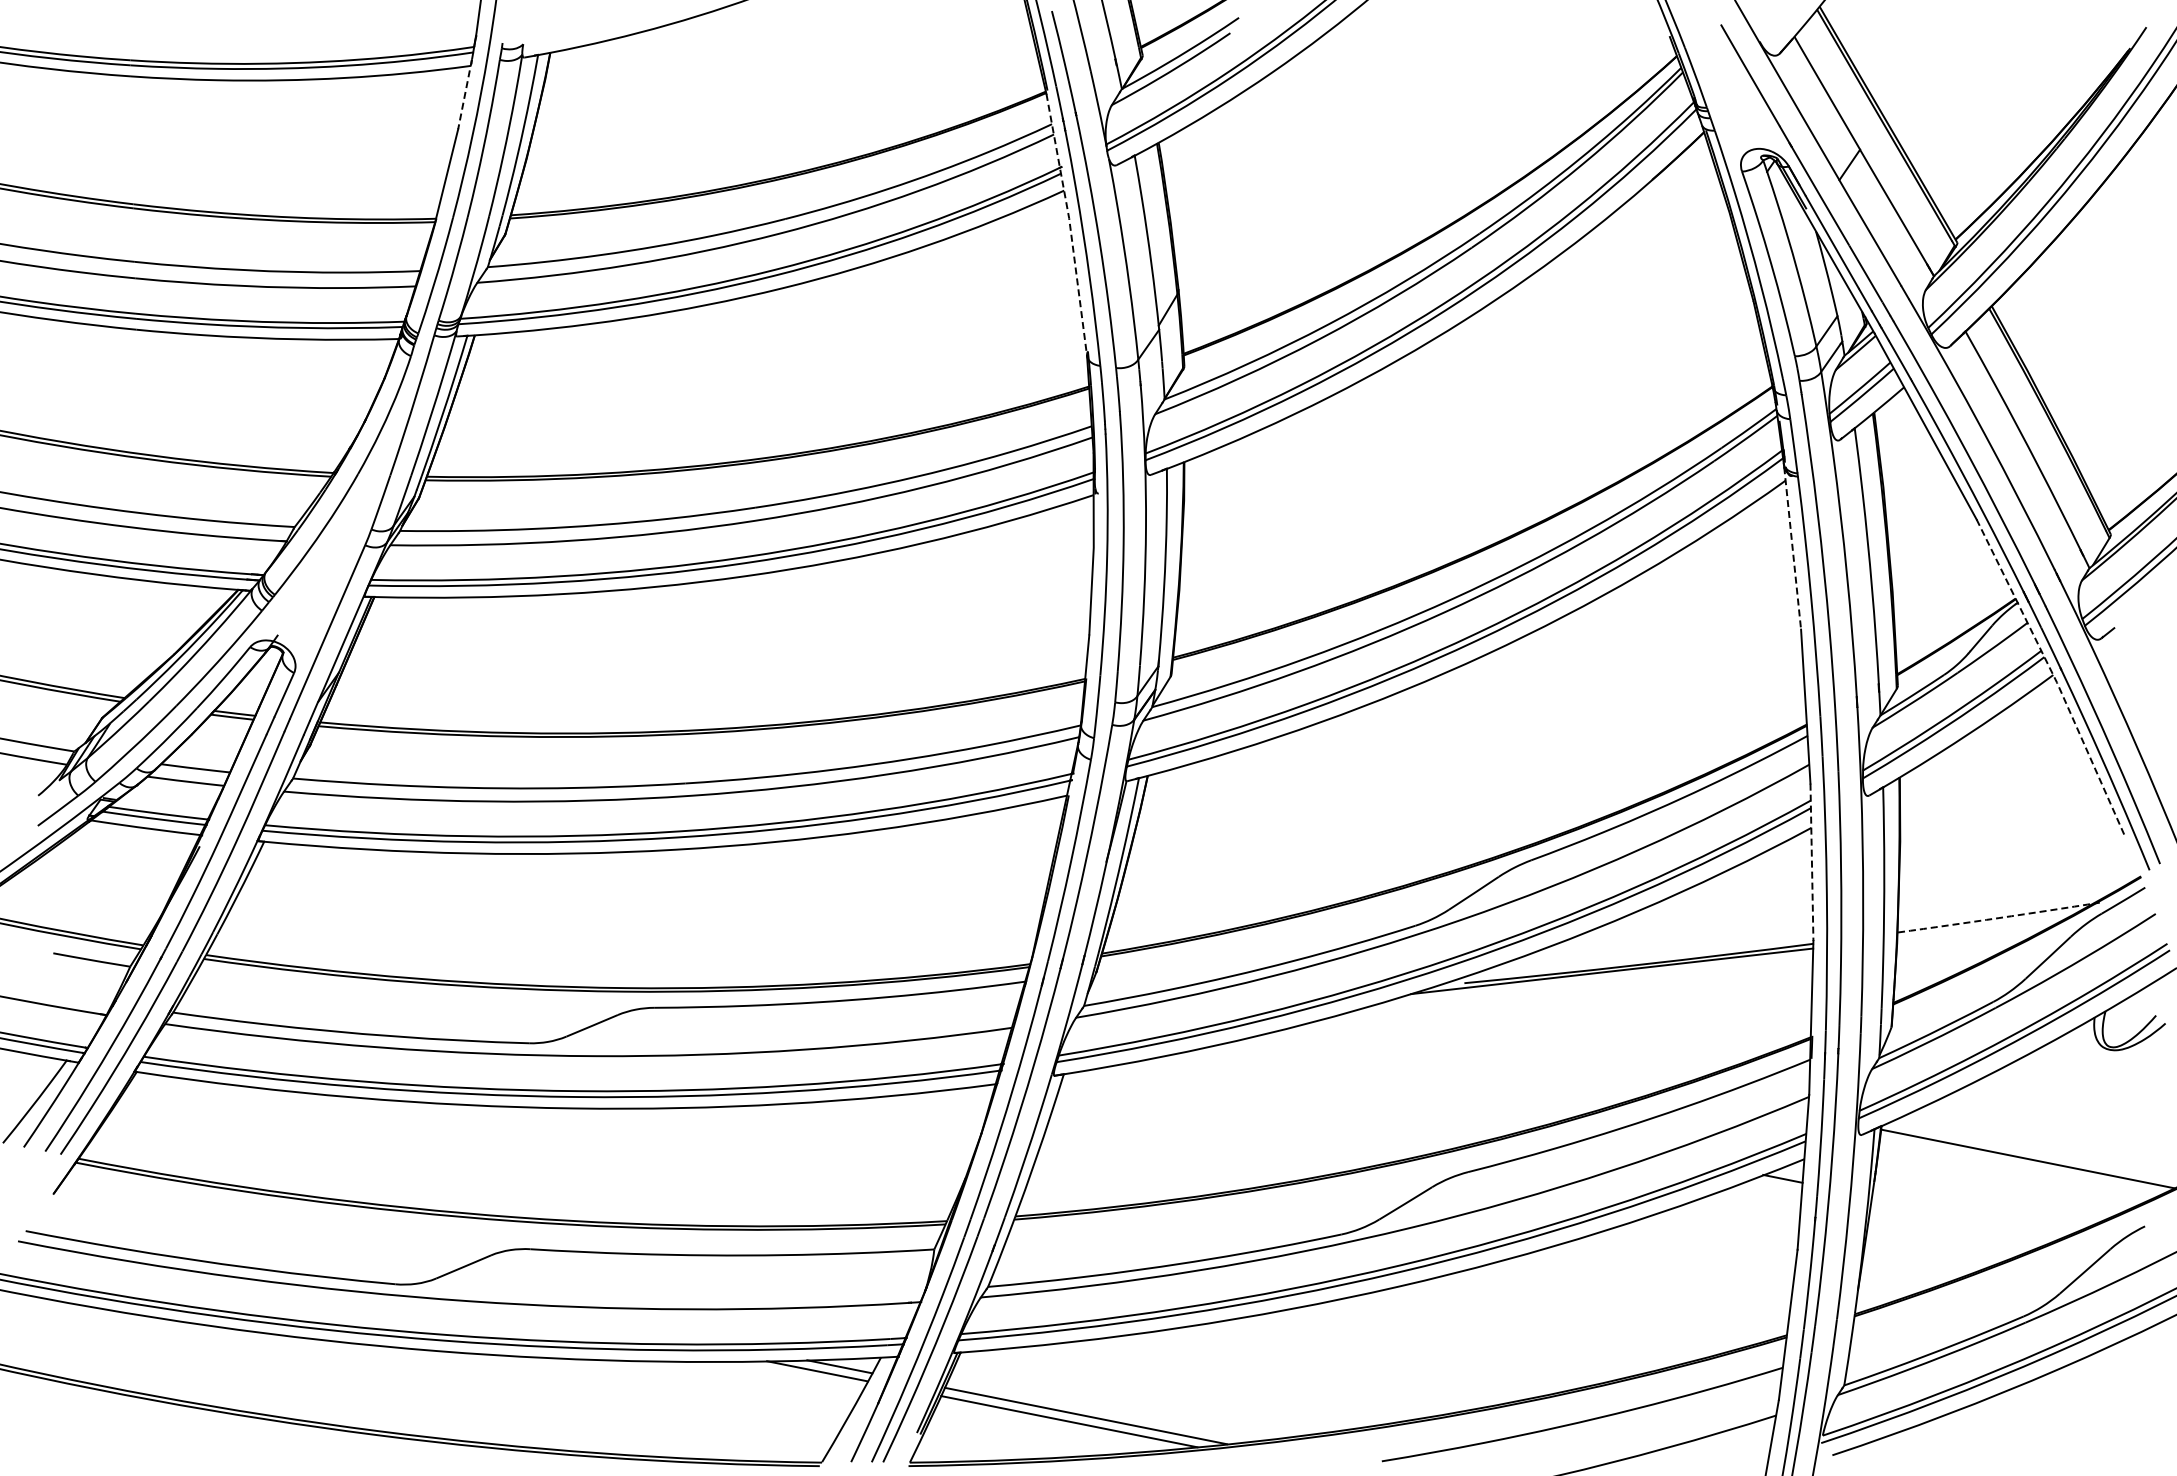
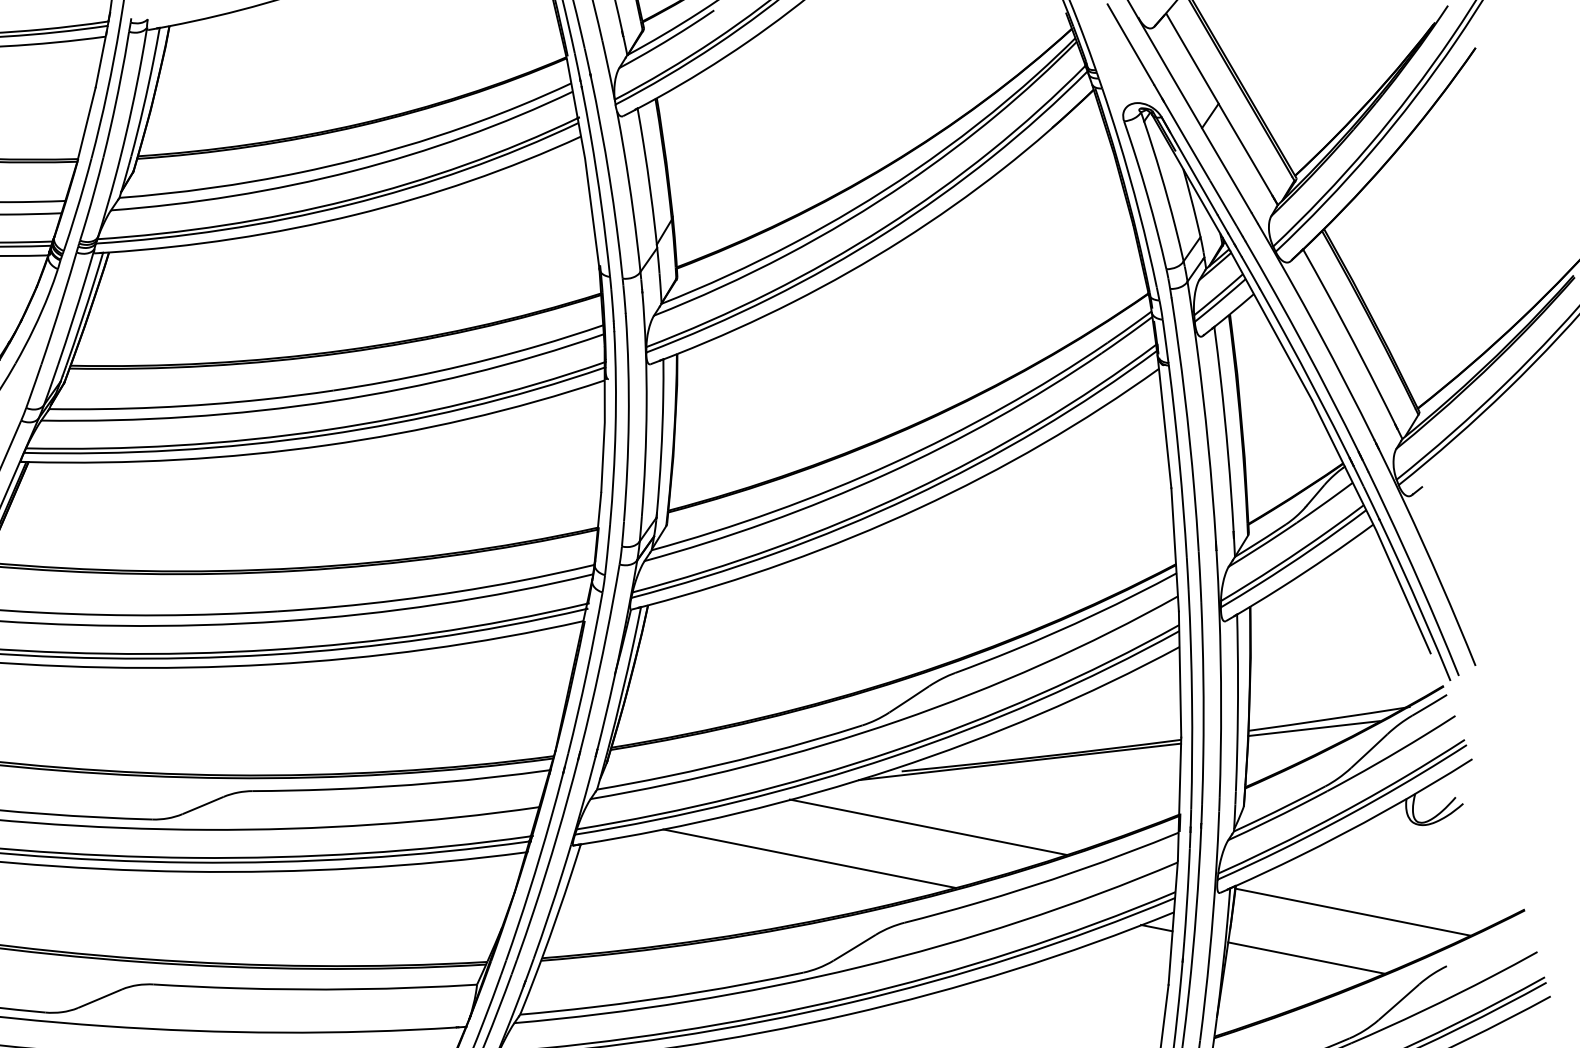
line: (464, 94) -> (100, 59), dashed -> solid
line: (1069, 224) -> (585, 163), dashed -> solid
line: (1792, 548) -> (1164, 423), dashed -> solid
line: (2054, 677) -> (1374, 526), dashed -> solid
line: (1811, 862) -> (1179, 674), dashed -> solid
arc: (1998, 918) -> (1329, 719), dashed -> solid
line: (1979, 929) -> (1314, 728), added
line: (1497, 1052) -> (928, 826), added
line: (1348, 1091) -> (808, 858), added
line: (1969, 1215) -> (1306, 957), added

